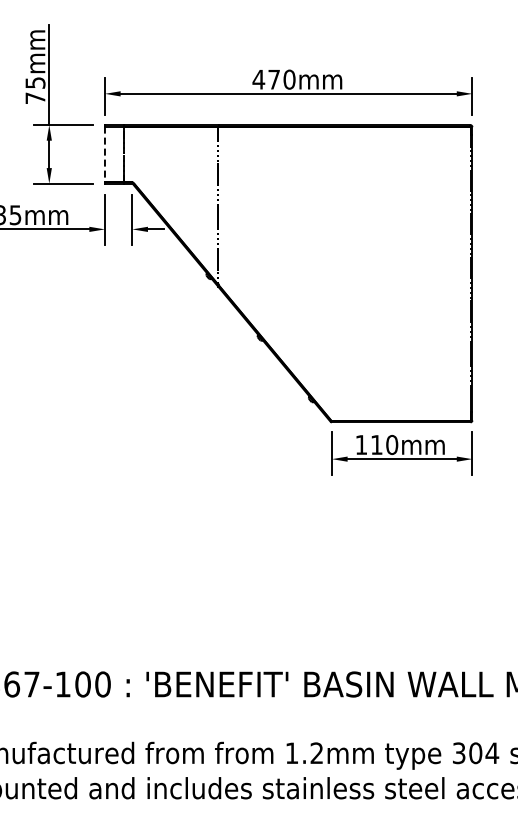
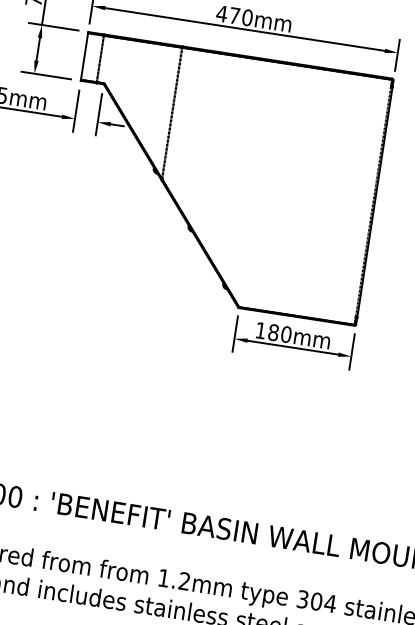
line: (104, 154) -> (84, 56), dashed -> solid
text: (376, 444) -> (273, 332), 110mm -> 180mm

